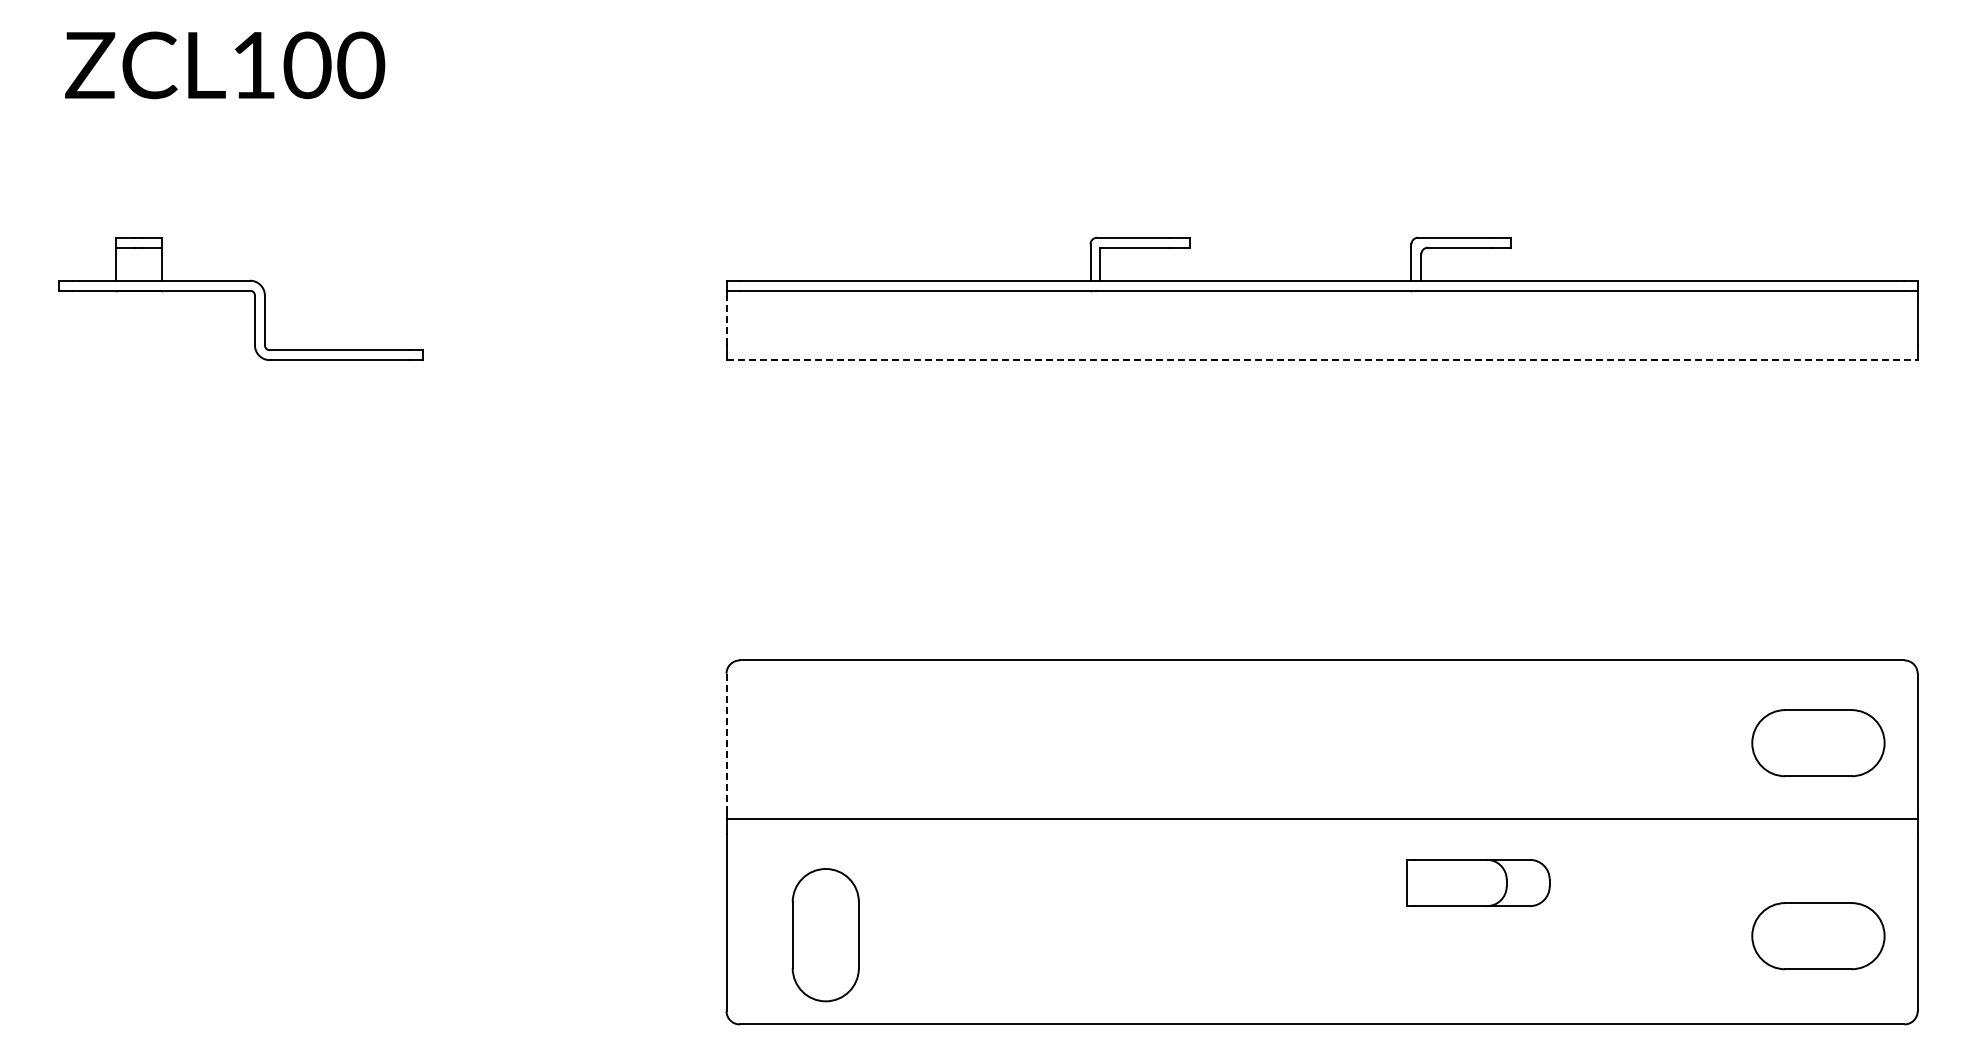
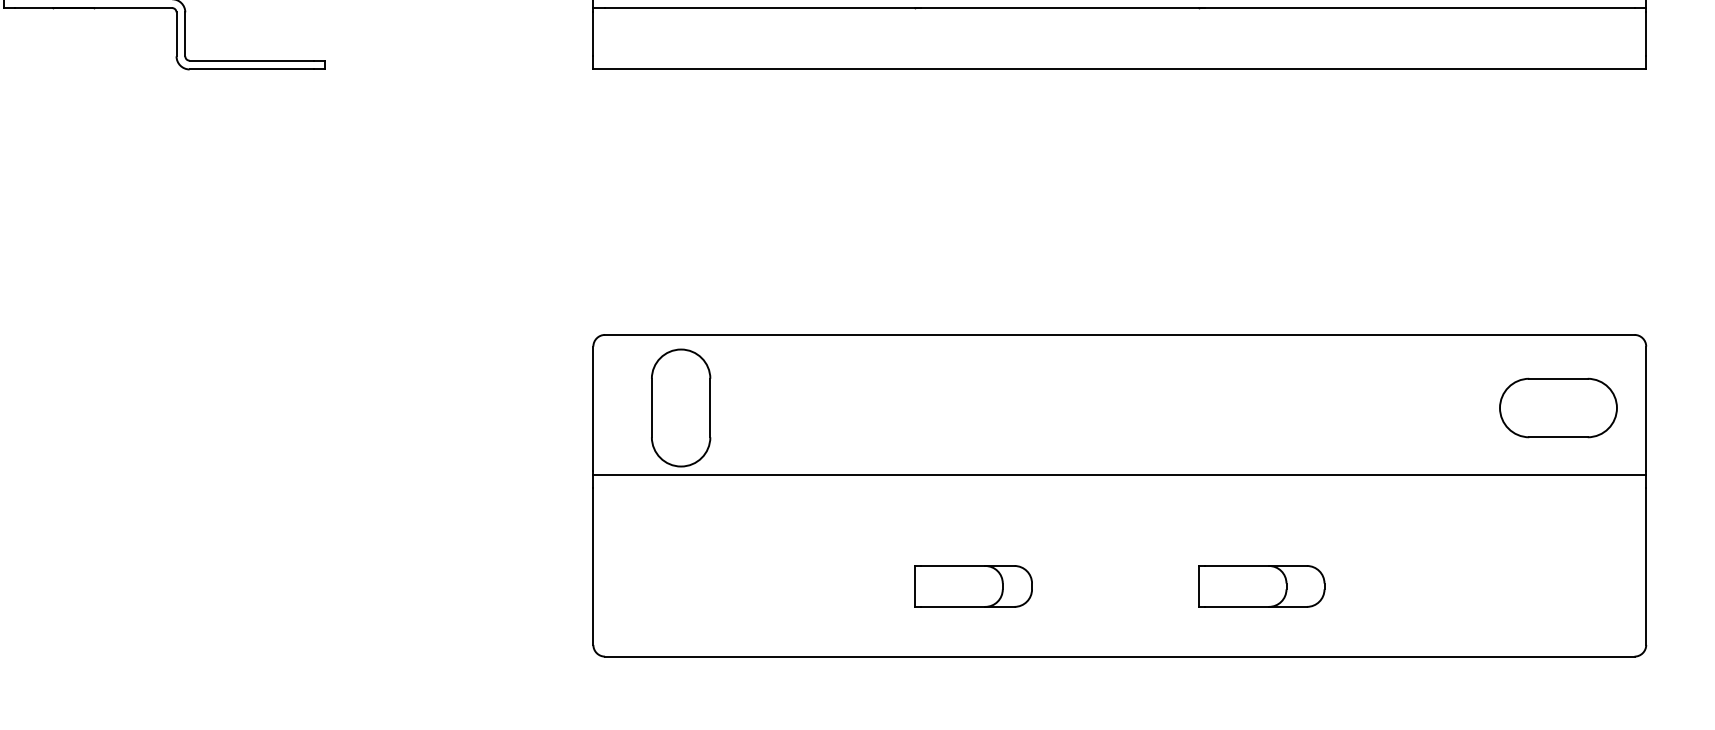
line: (726, 320) -> (593, 34), dashed -> solid
line: (1322, 360) -> (1120, 69), dashed -> solid
line: (726, 744) -> (593, 409), dashed -> solid
part: (1478, 882) -> (1261, 585), moved
part: (825, 935) -> (680, 408), moved
part: (1818, 936) -> (1558, 578), removed
part: (1156, 944) -> (973, 585), added

